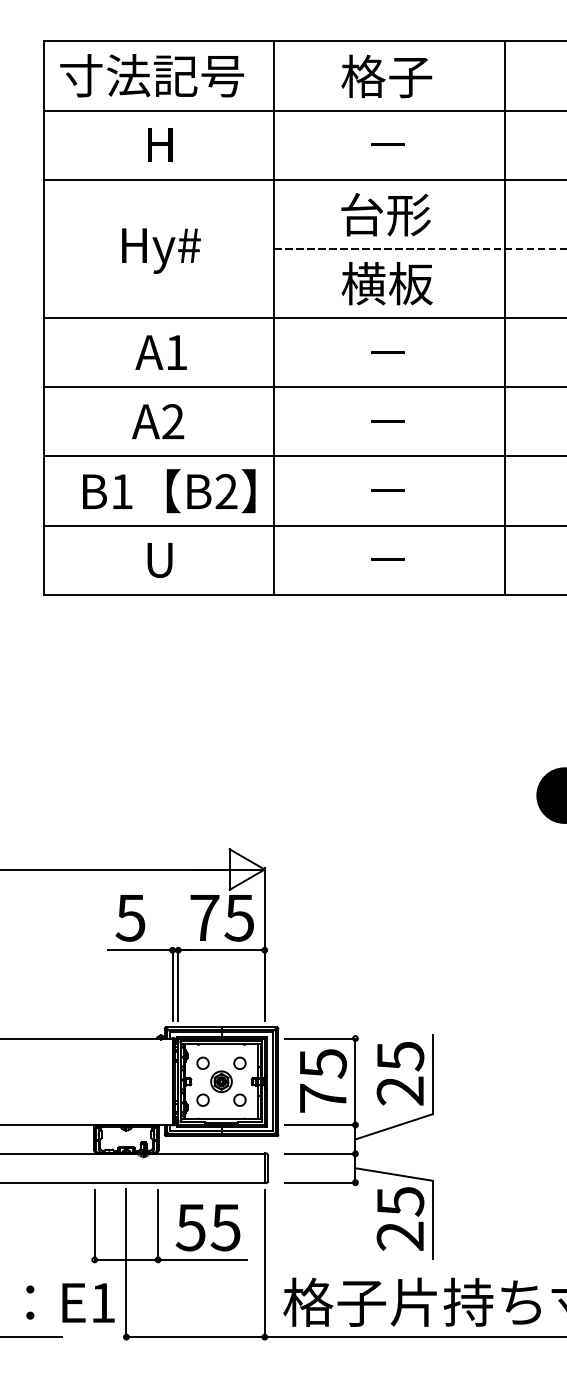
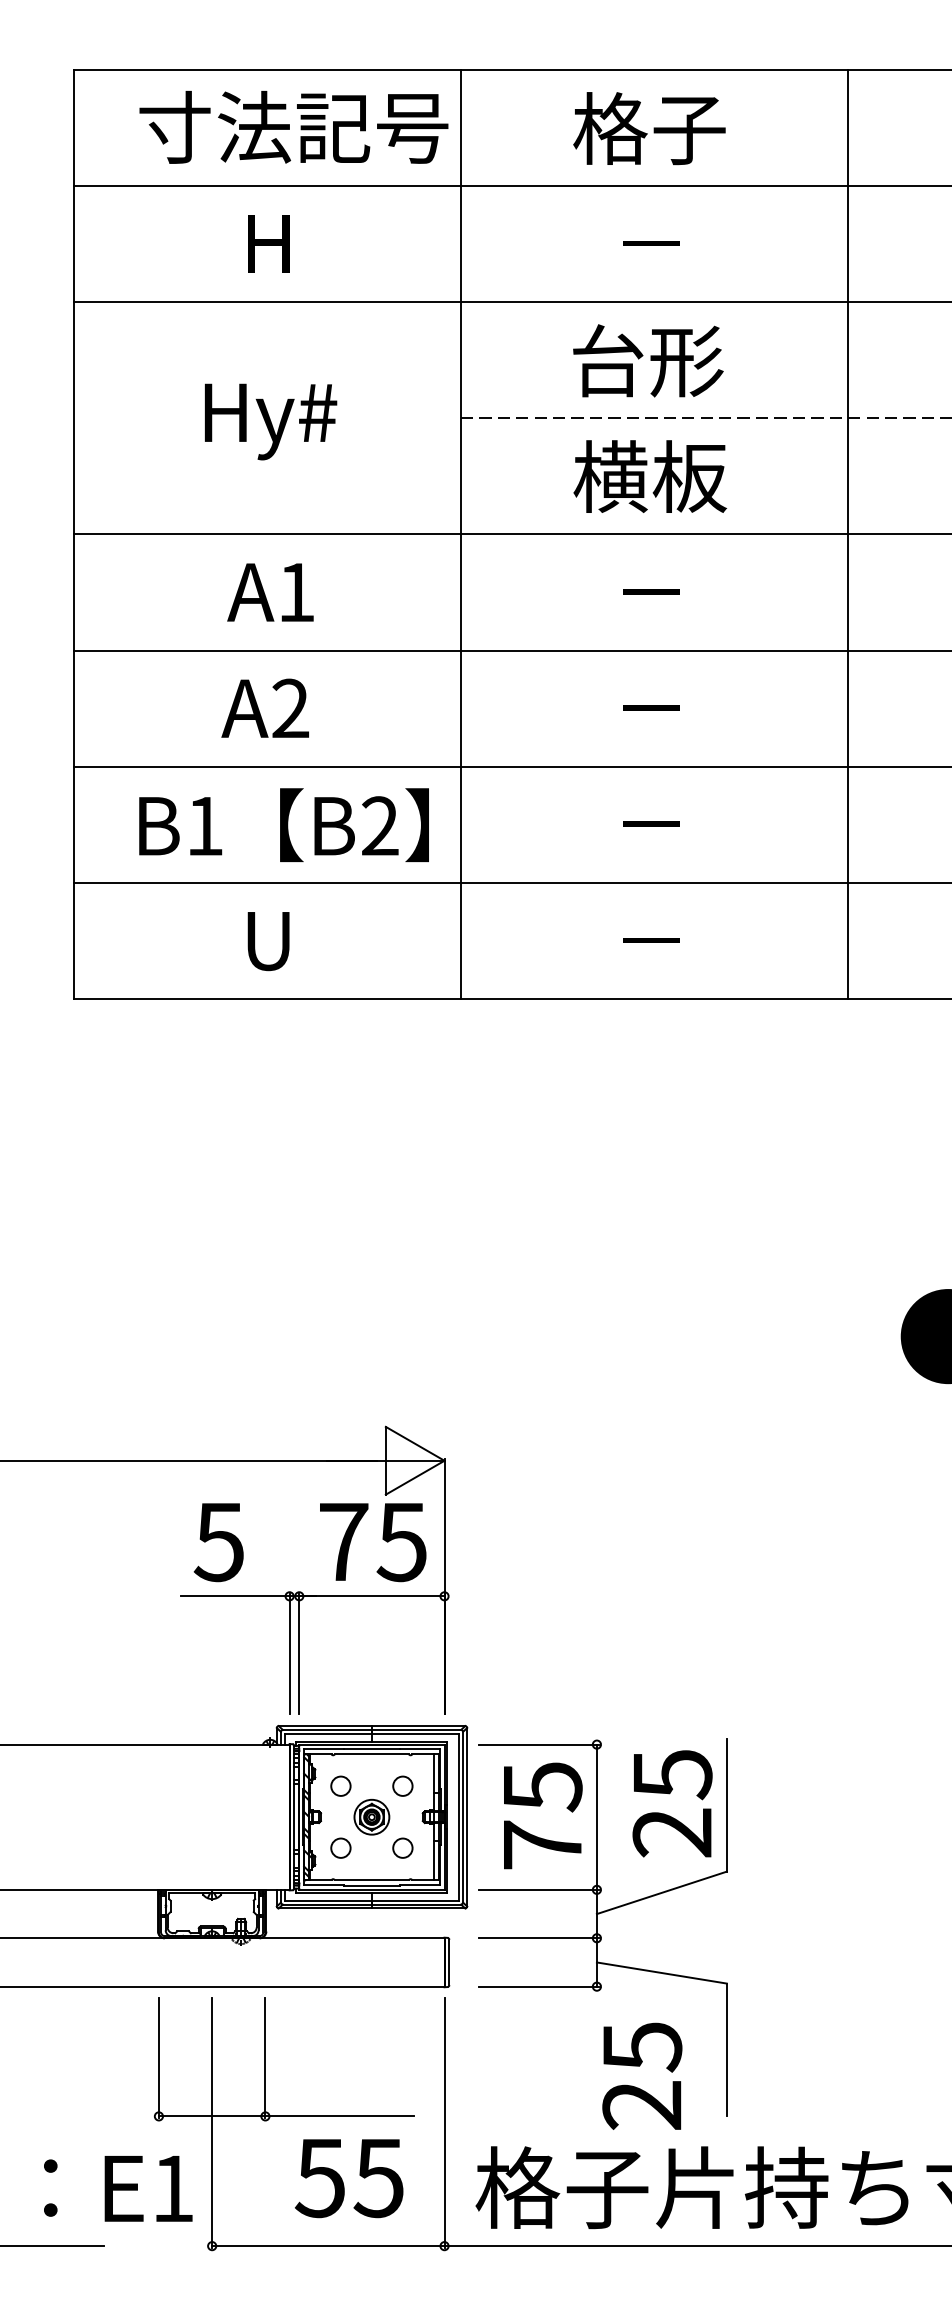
text: (151, 75) -> (292, 126), moved
text: (400, 1218) -> (642, 2075), moved
text: (207, 1227) -> (348, 2177), moved

